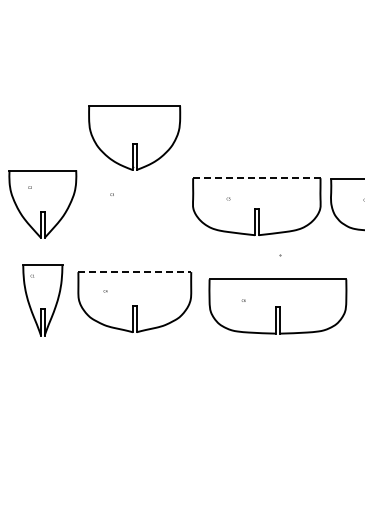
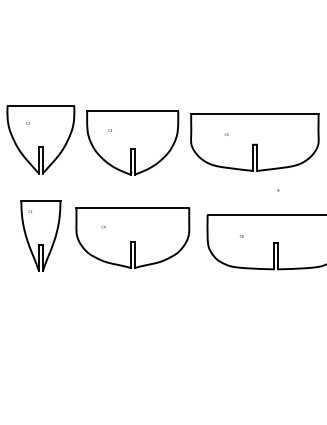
part: (134, 137) -> (132, 142), moved
line: (256, 178) -> (254, 114), dashed -> solid
line: (135, 272) -> (133, 208), dashed -> solid

